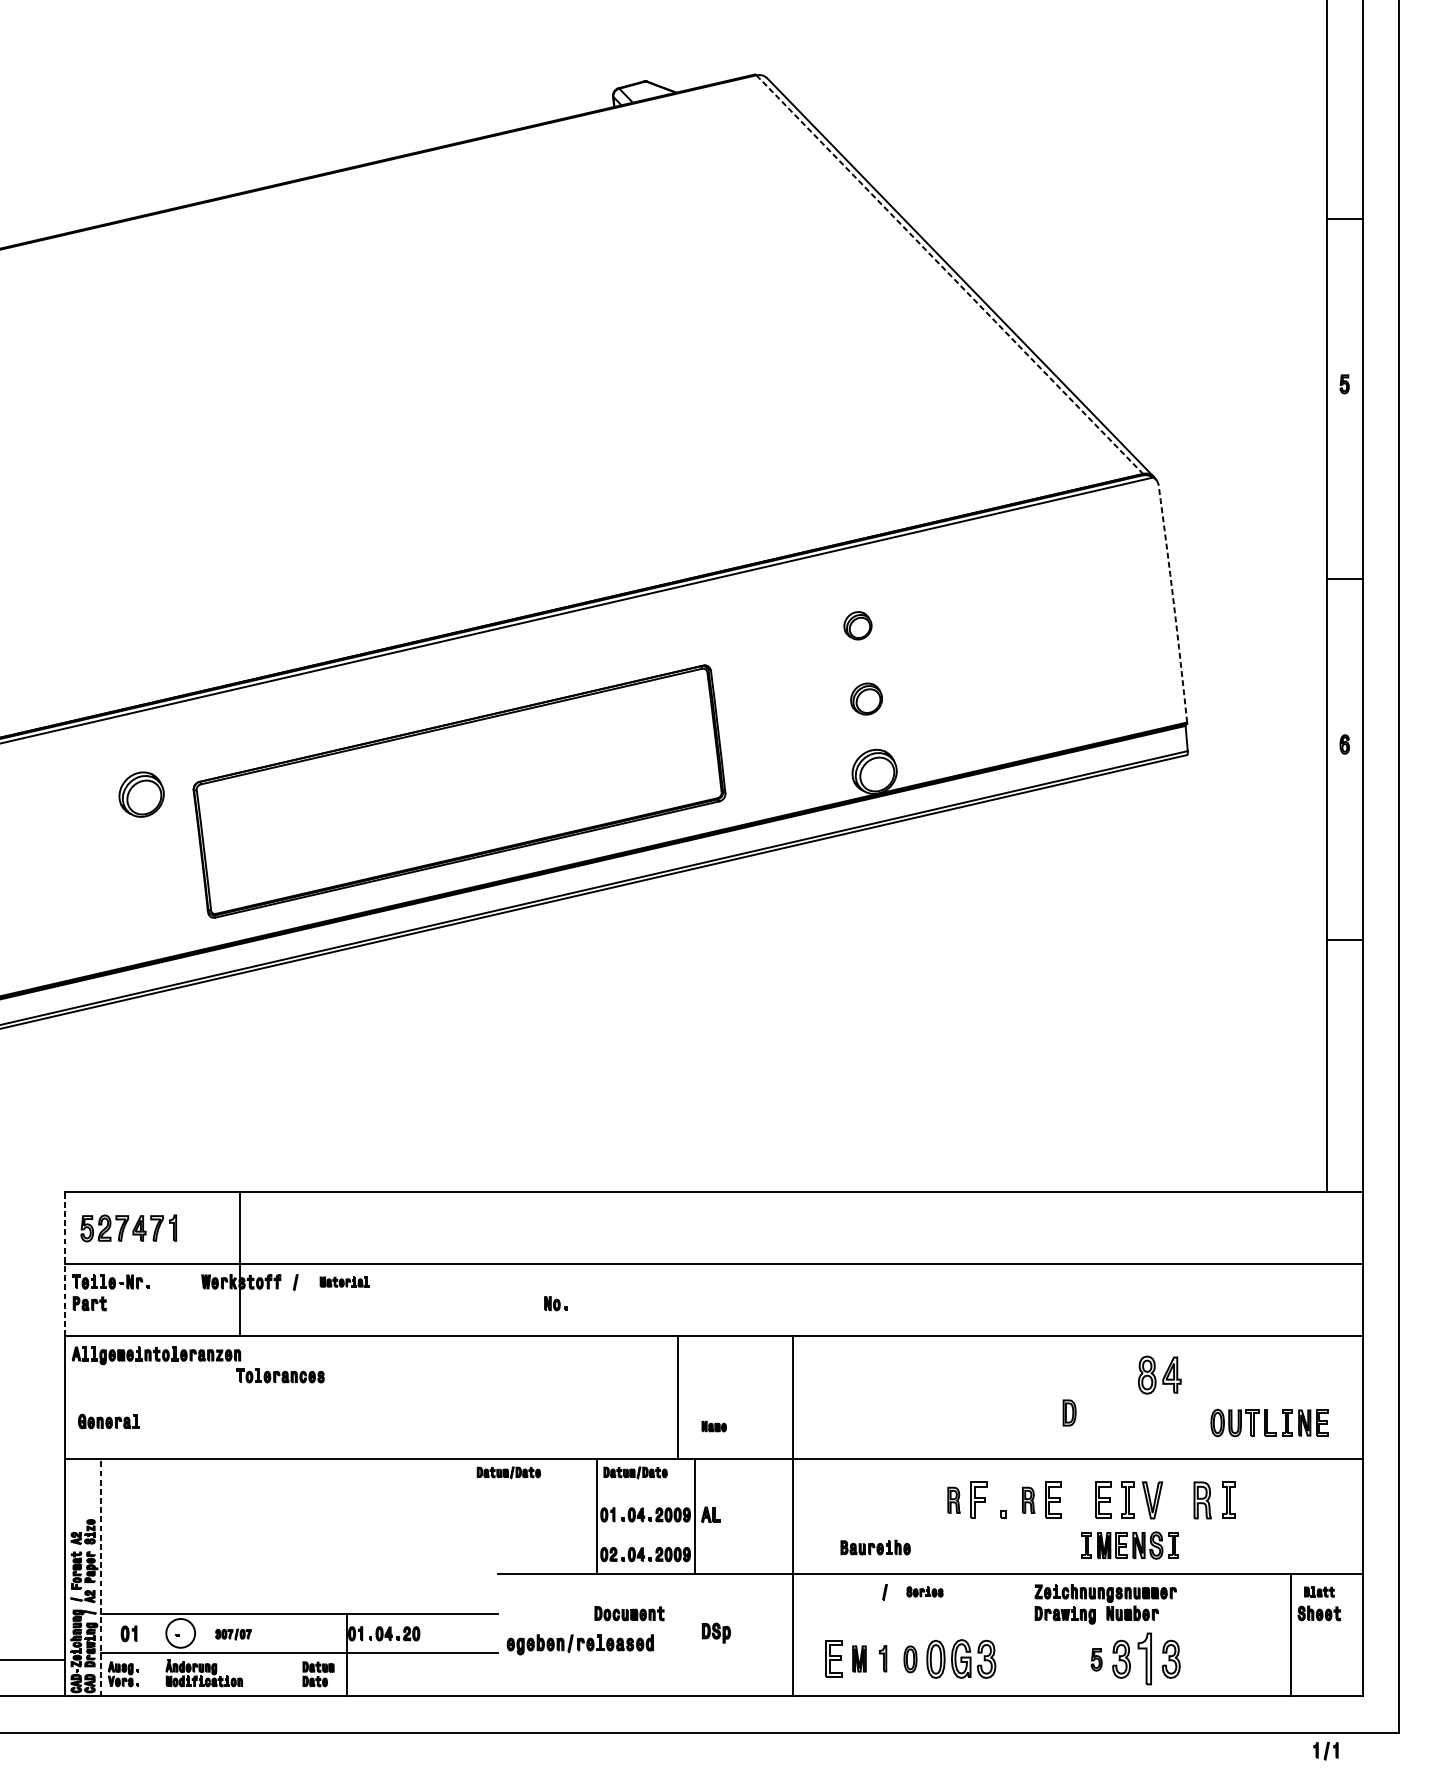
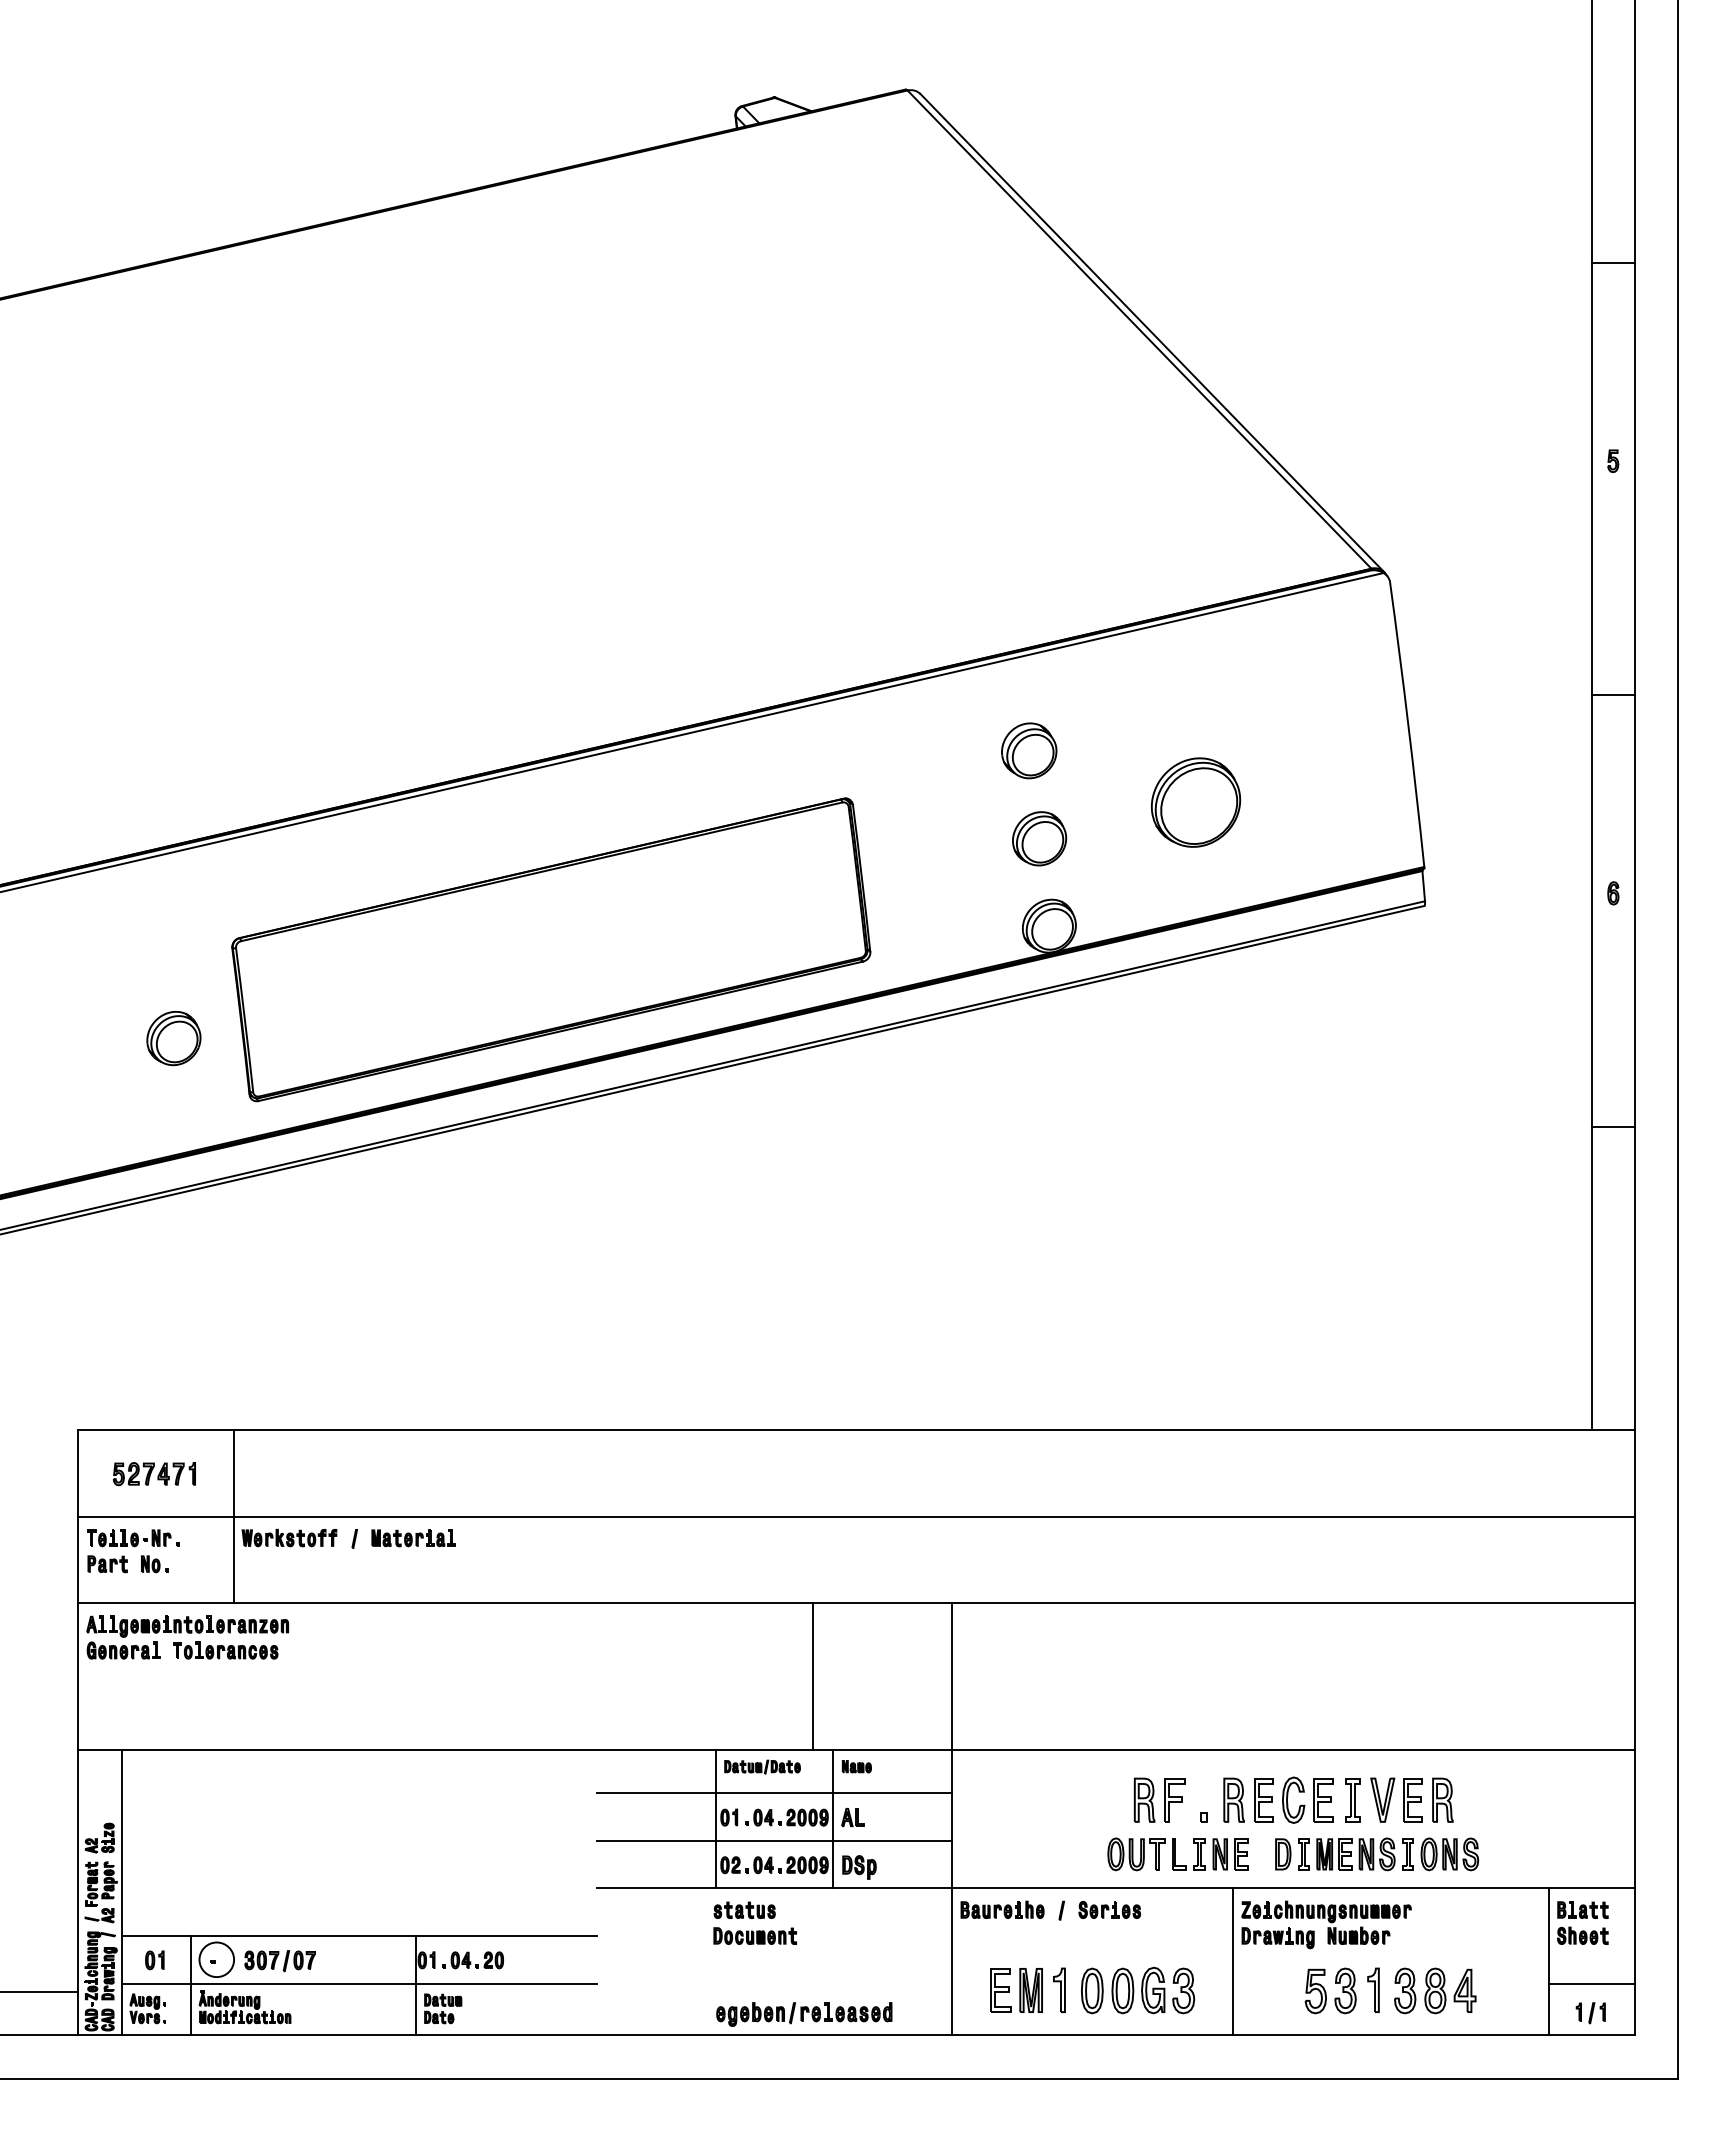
line: (949, 275) -> (1139, 330), dashed -> solid
arc: (1174, 603) -> (1408, 724), dashed -> solid
part: (858, 625) -> (1029, 750), size x1.67
part: (997, 668) -> (1196, 802), added
part: (866, 698) -> (1039, 838), size x1.43
part: (141, 794) -> (173, 1038), moved
part: (128, 1228) -> (154, 1474), size x0.71
line: (65, 1263) -> (78, 1516), dashed -> solid
line: (240, 1263) -> (234, 1516), moved
part: (344, 1282) -> (413, 1538), size x1.43
part: (555, 1303) -> (154, 1564), moved
part: (1159, 1374) -> (1450, 1990), moved
part: (280, 1375) -> (225, 1650), moved
part: (1069, 1413) -> (1283, 1854), moved
part: (108, 1421) -> (123, 1650), moved
part: (1269, 1423) -> (1177, 1854), moved
part: (713, 1426) -> (856, 1766), moved
part: (508, 1472) -> (610, 1766), removed
line: (645, 1494) -> (774, 1793), added
part: (953, 1499) -> (1144, 1799), size x1.43
part: (1028, 1499) -> (1233, 1799), size x1.43
part: (1078, 1499) -> (1293, 1799), added
part: (1177, 1500) -> (1412, 1800), added
part: (1228, 1500) -> (1473, 1800), removed
line: (645, 1533) -> (774, 1840), added
part: (1208, 1545) -> (1449, 1854), added
part: (875, 1547) -> (1002, 1909), moved
line: (101, 1577) -> (121, 1892), dashed -> solid
part: (924, 1591) -> (1109, 1909), size x1.43
part: (620, 1592) -> (744, 1910), added
part: (1319, 1592) -> (1582, 1910), size x1.43
part: (716, 1633) -> (859, 1867), moved
part: (232, 1634) -> (279, 1961), size x1.67
line: (1027, 1634) -> (1232, 1961), added
part: (580, 1644) -> (804, 2014), moved
line: (1326, 1653) -> (1591, 1983), added
line: (158, 1654) -> (190, 1985), added
part: (858, 1658) -> (1030, 1990), size x1.43
part: (883, 1658) -> (1059, 1989), size x1.43
part: (910, 1658) -> (1092, 1990), size x1.43
part: (1144, 1658) -> (1373, 1989), size x0.71
part: (1096, 1659) -> (1315, 1991), size x1.67
part: (318, 1673) -> (443, 2008), moved
part: (1325, 1751) -> (1590, 2013), moved

